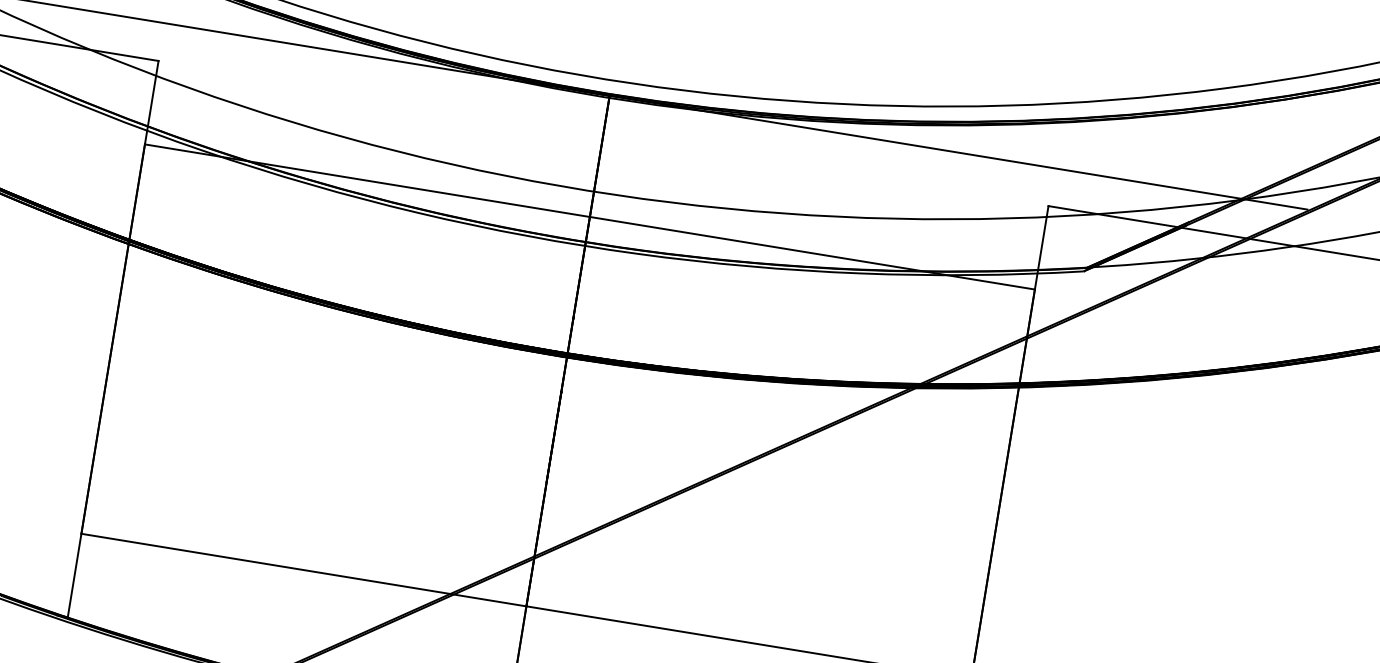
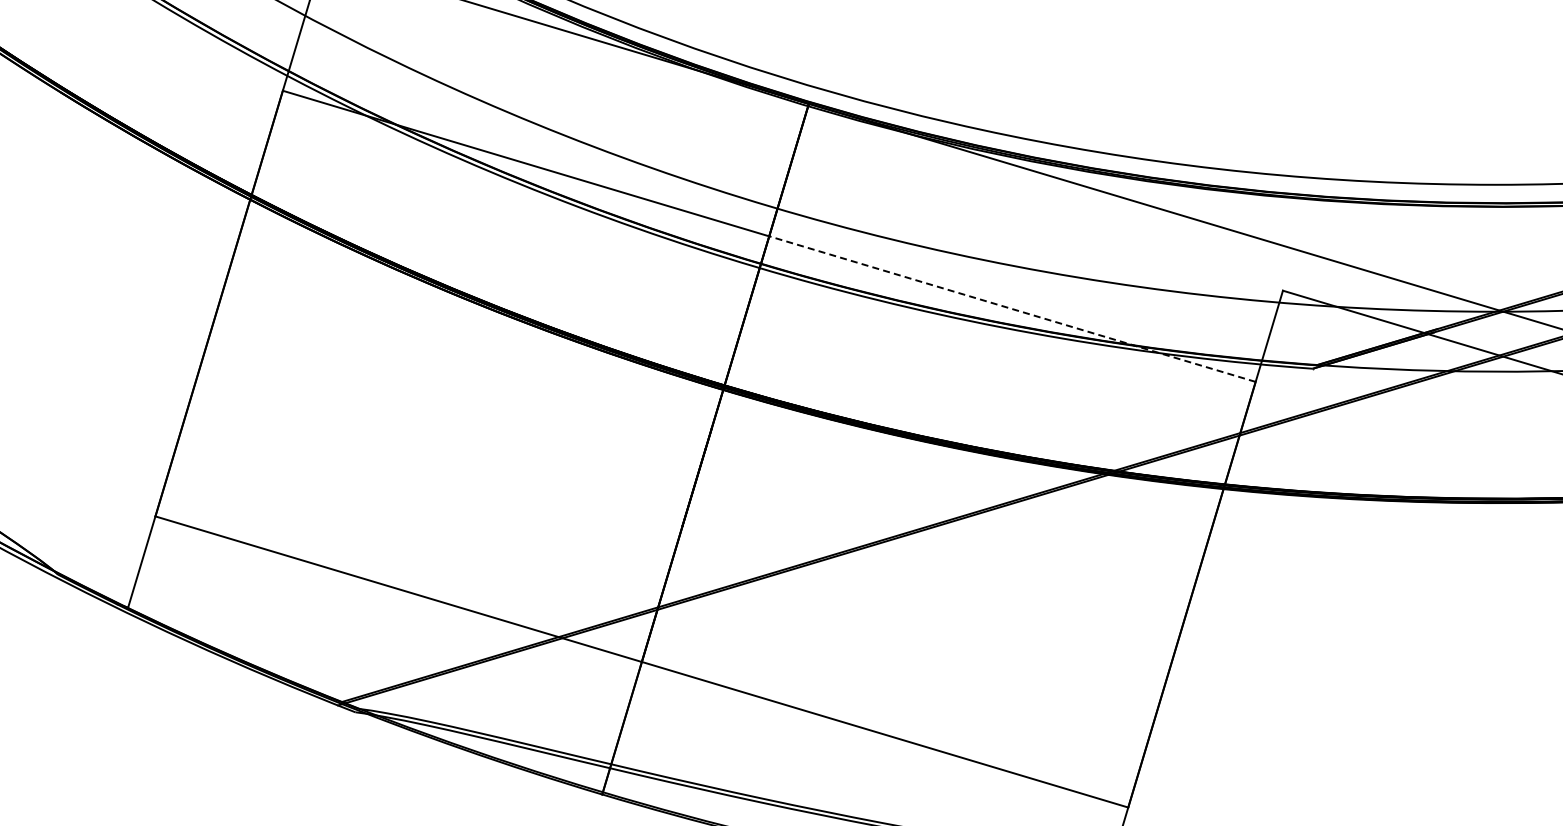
line: (812, 253) -> (1012, 309), solid -> dashed

